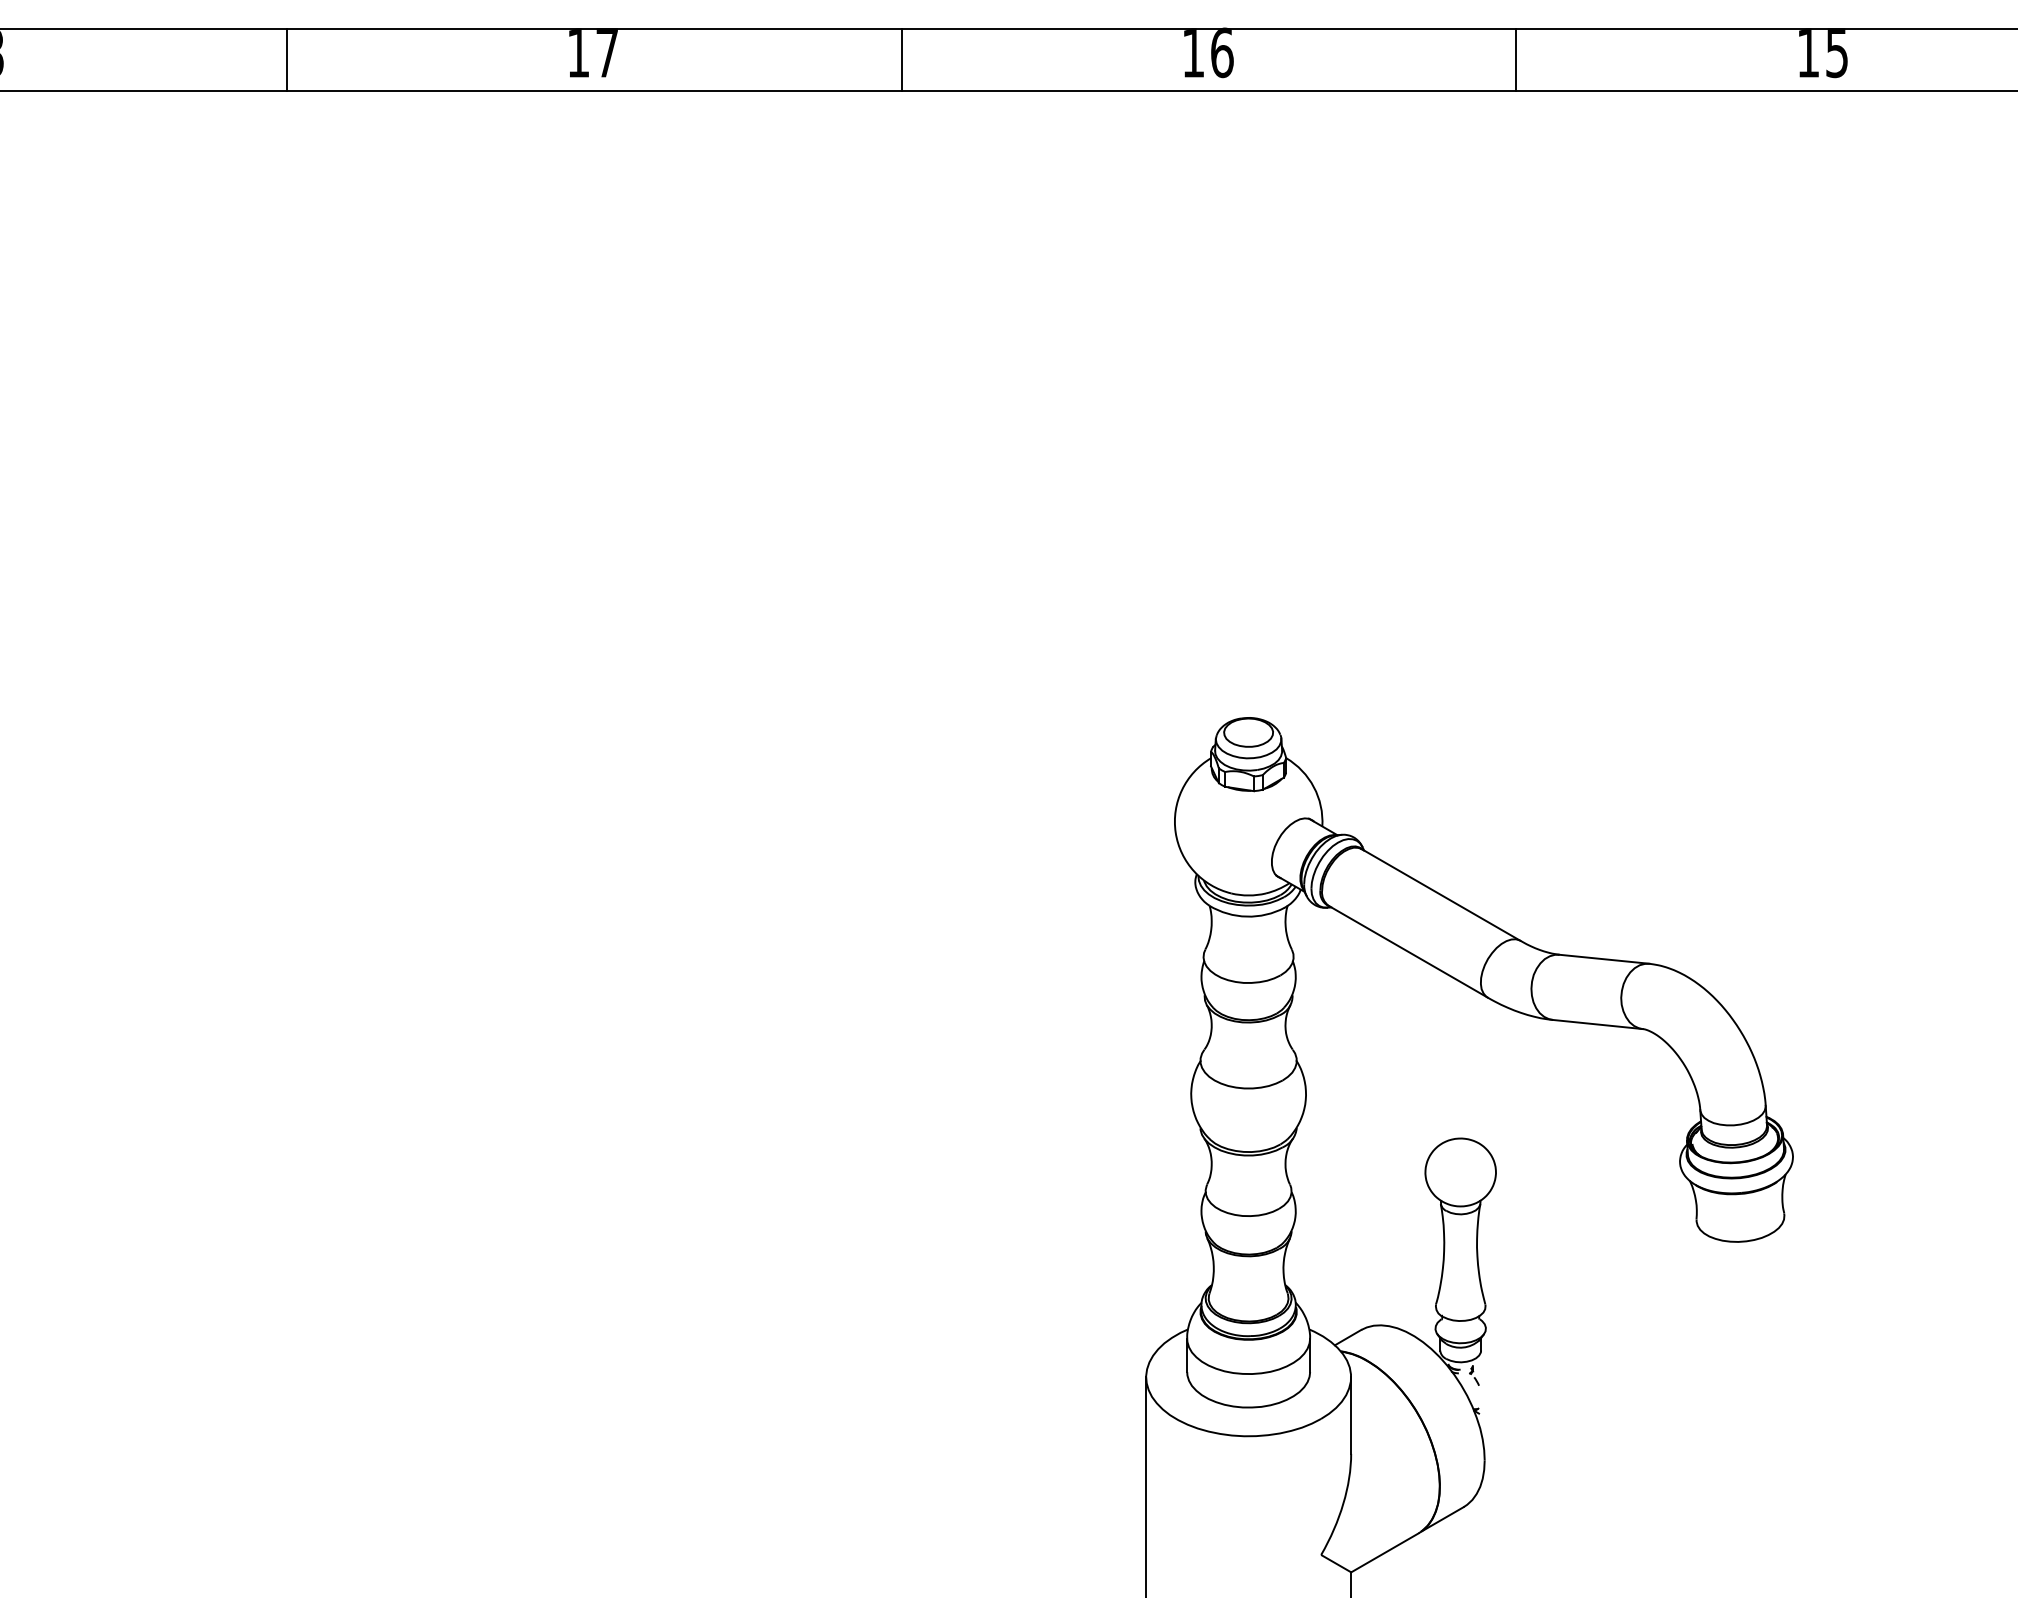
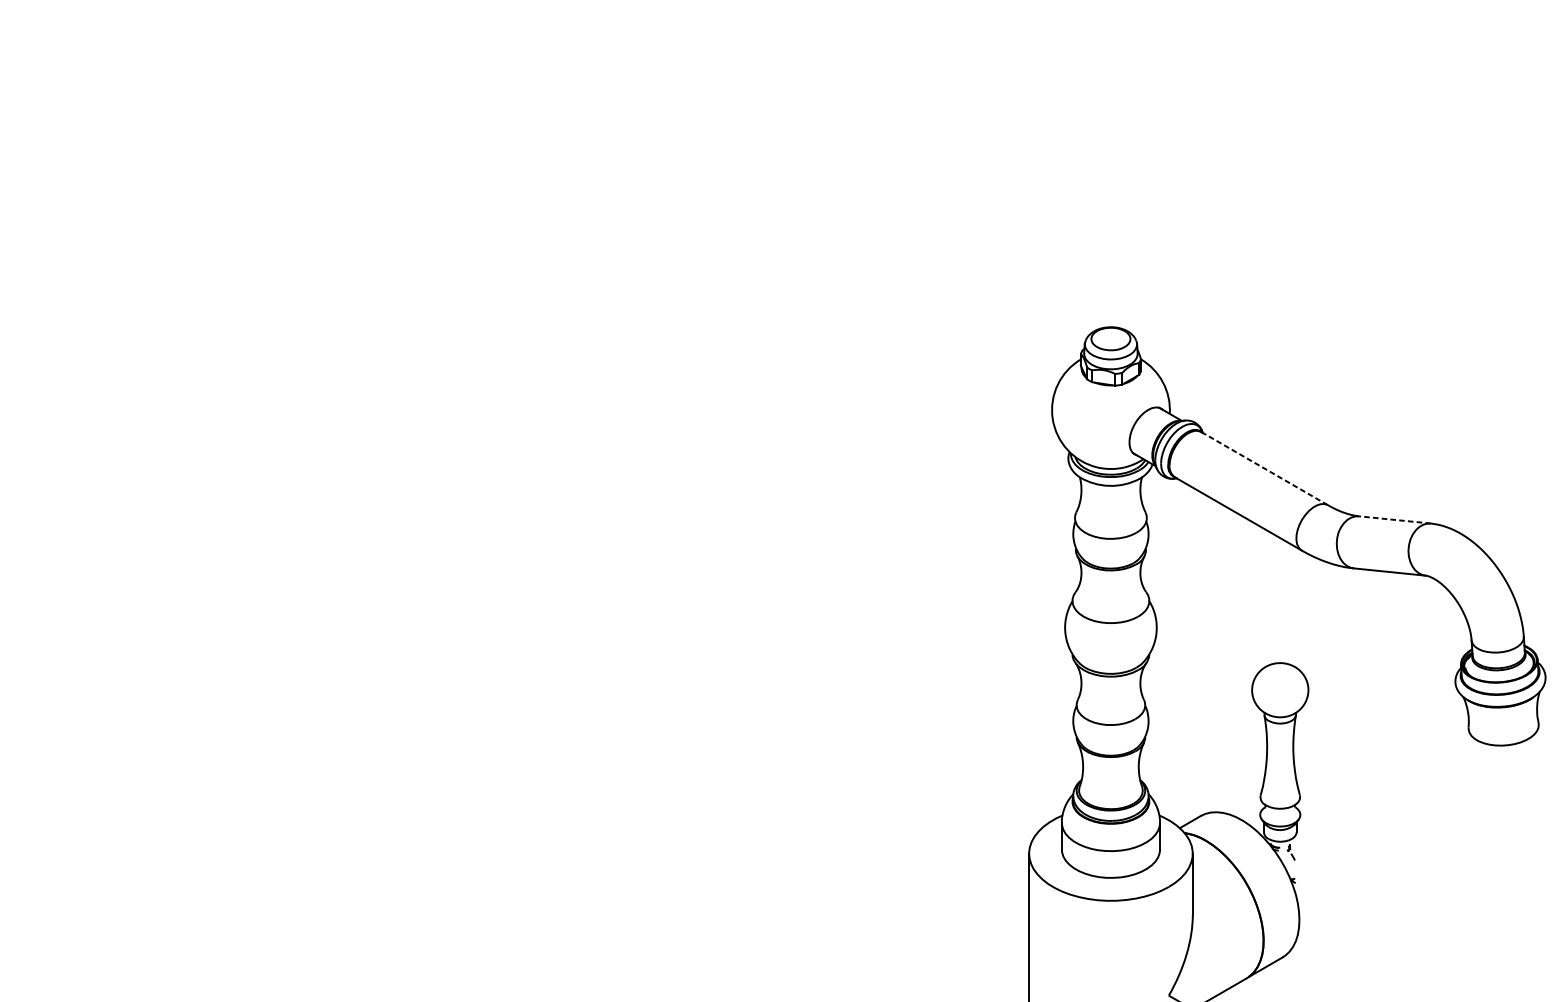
line: (1441, 894) -> (1264, 468), solid -> dashed
line: (1603, 959) -> (1394, 520), solid -> dashed

